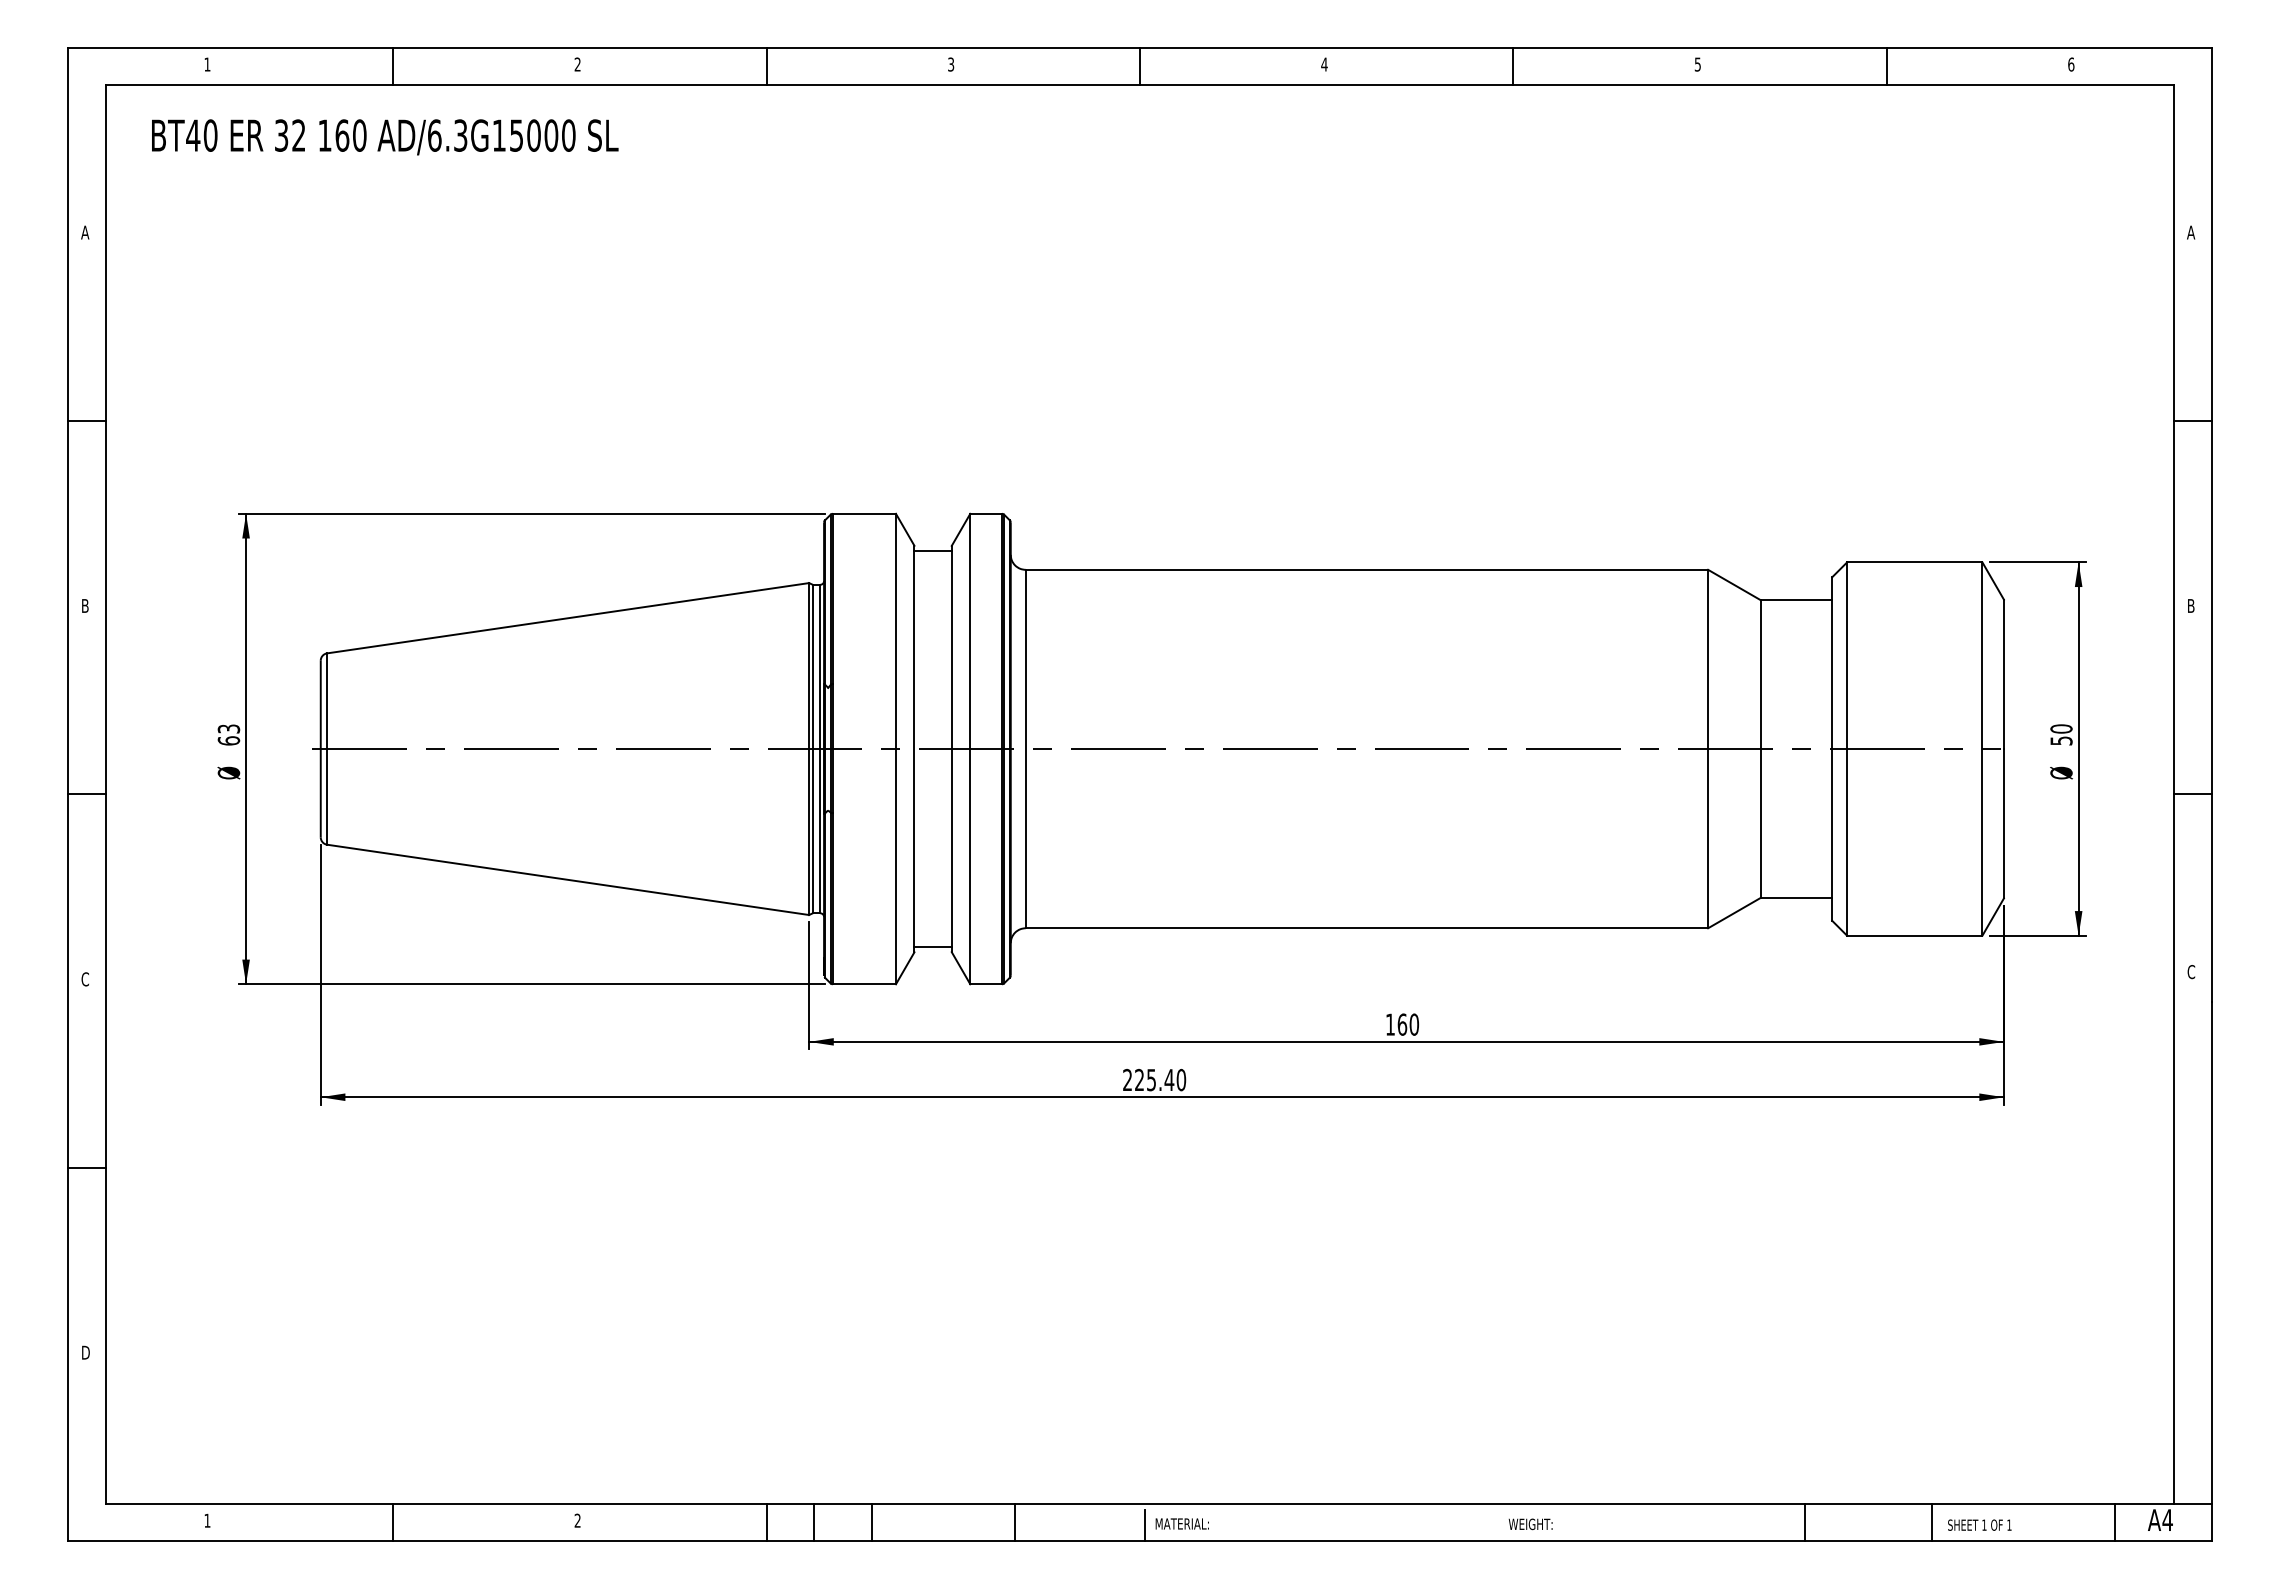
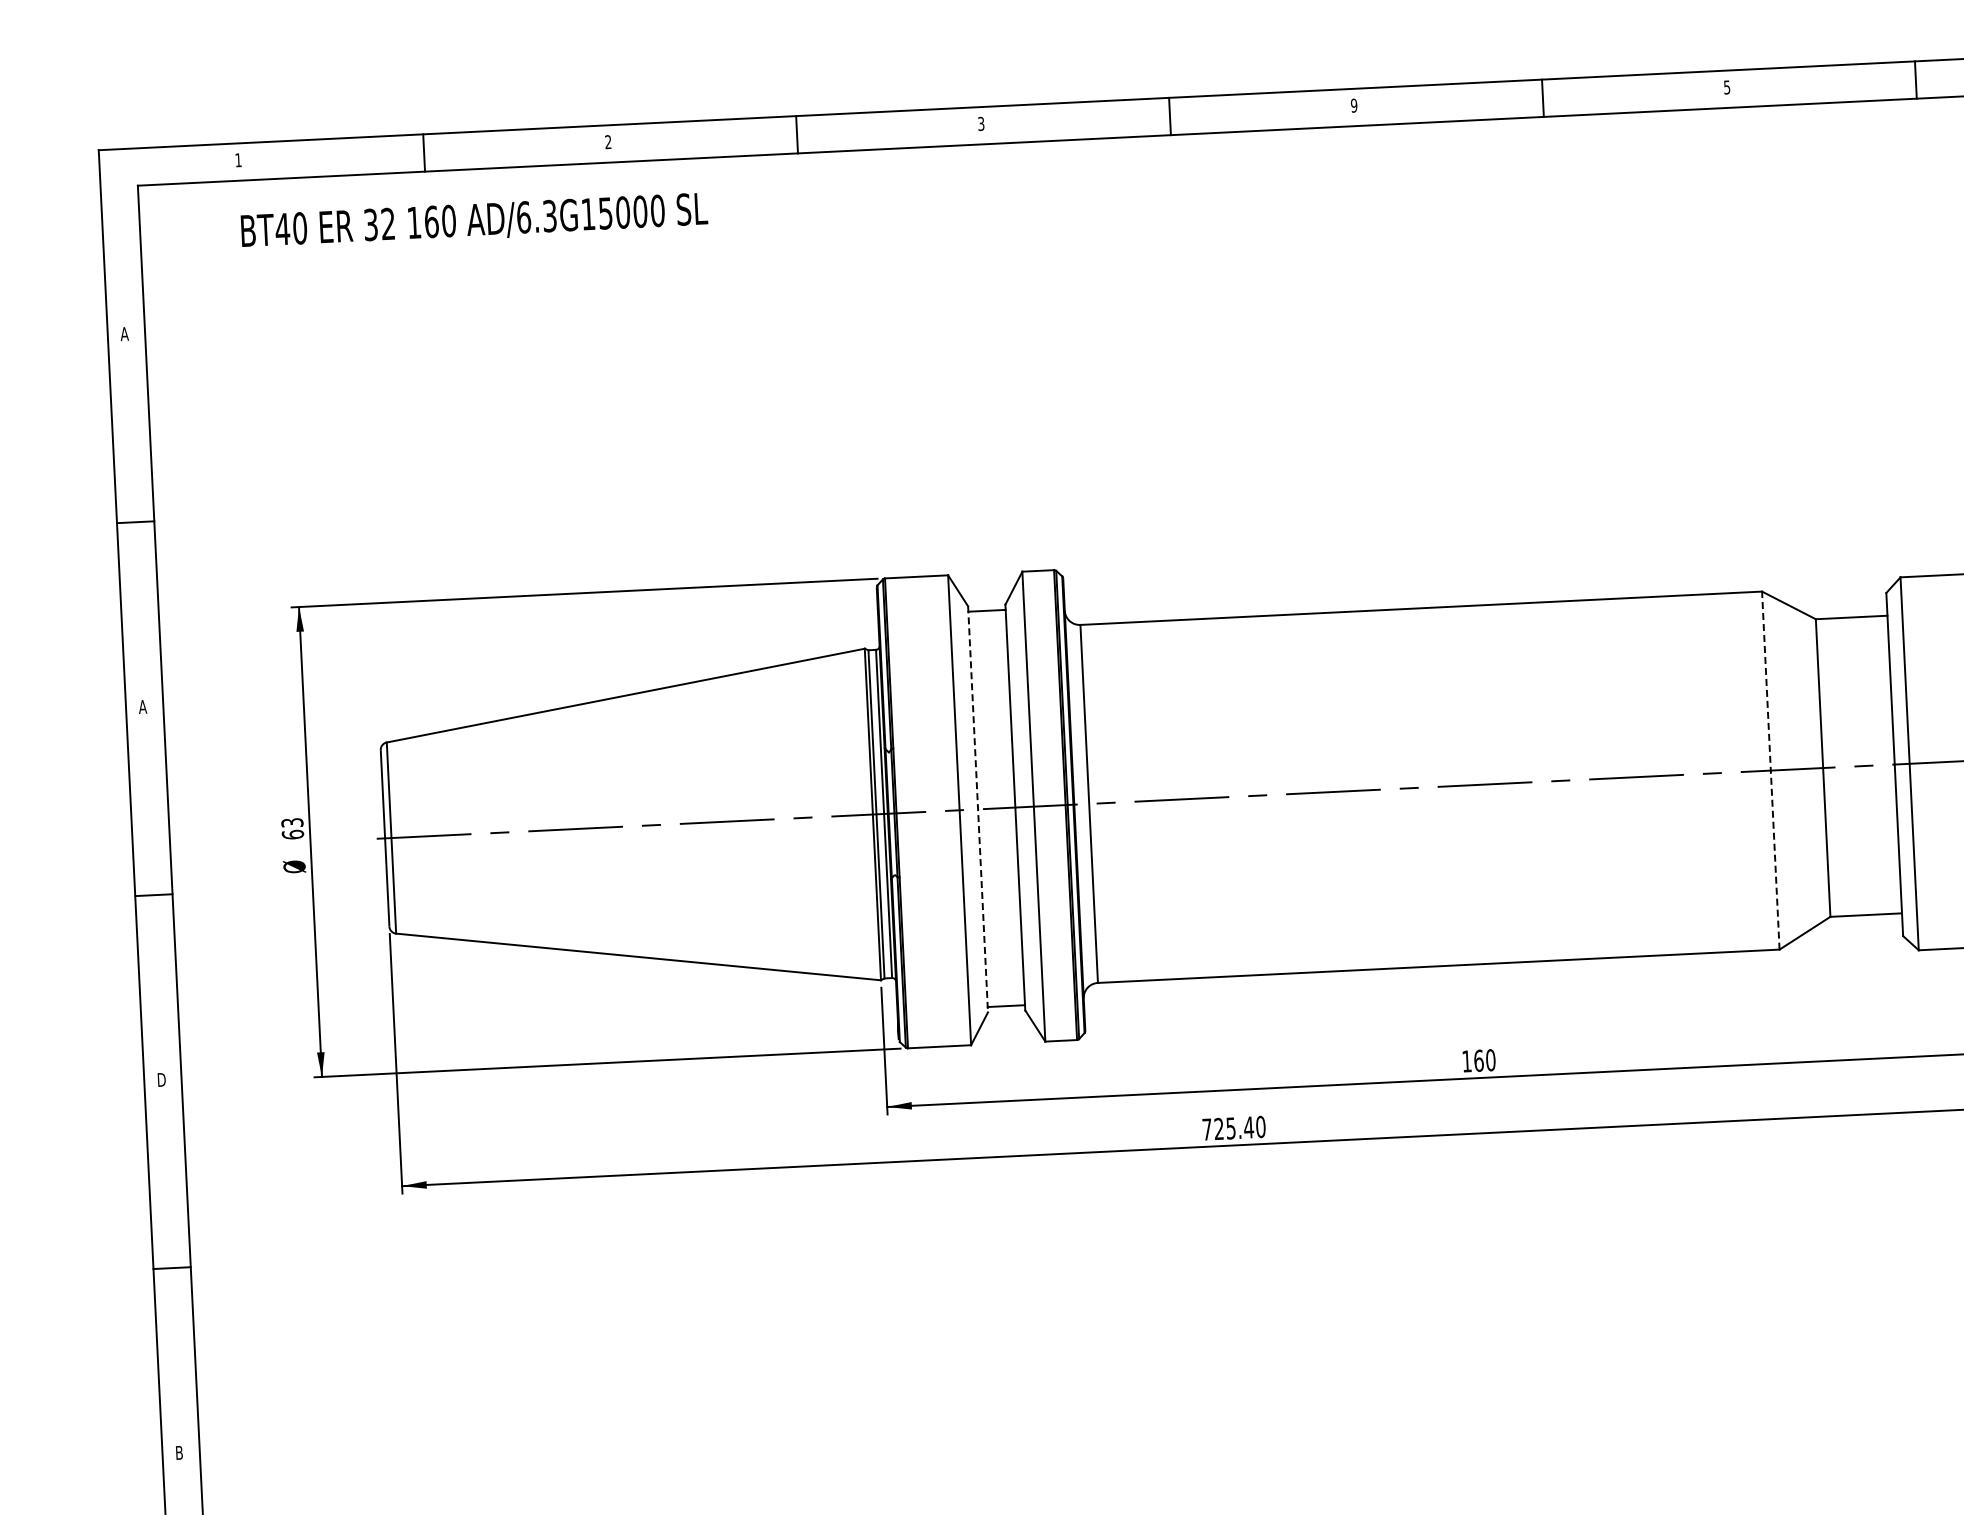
text: (1324, 64) -> (1354, 105), 4 -> 9
text: (385, 137) -> (474, 221), moved
text: (85, 605) -> (143, 706), B -> A
line: (1708, 748) -> (1771, 770), solid -> dashed
line: (914, 749) -> (978, 809), solid -> dashed
text: (85, 979) -> (161, 1080), C -> D
text: (1127, 1079) -> (1207, 1129), 225.40 -> 725.40
text: (86, 1352) -> (180, 1452), D -> B

